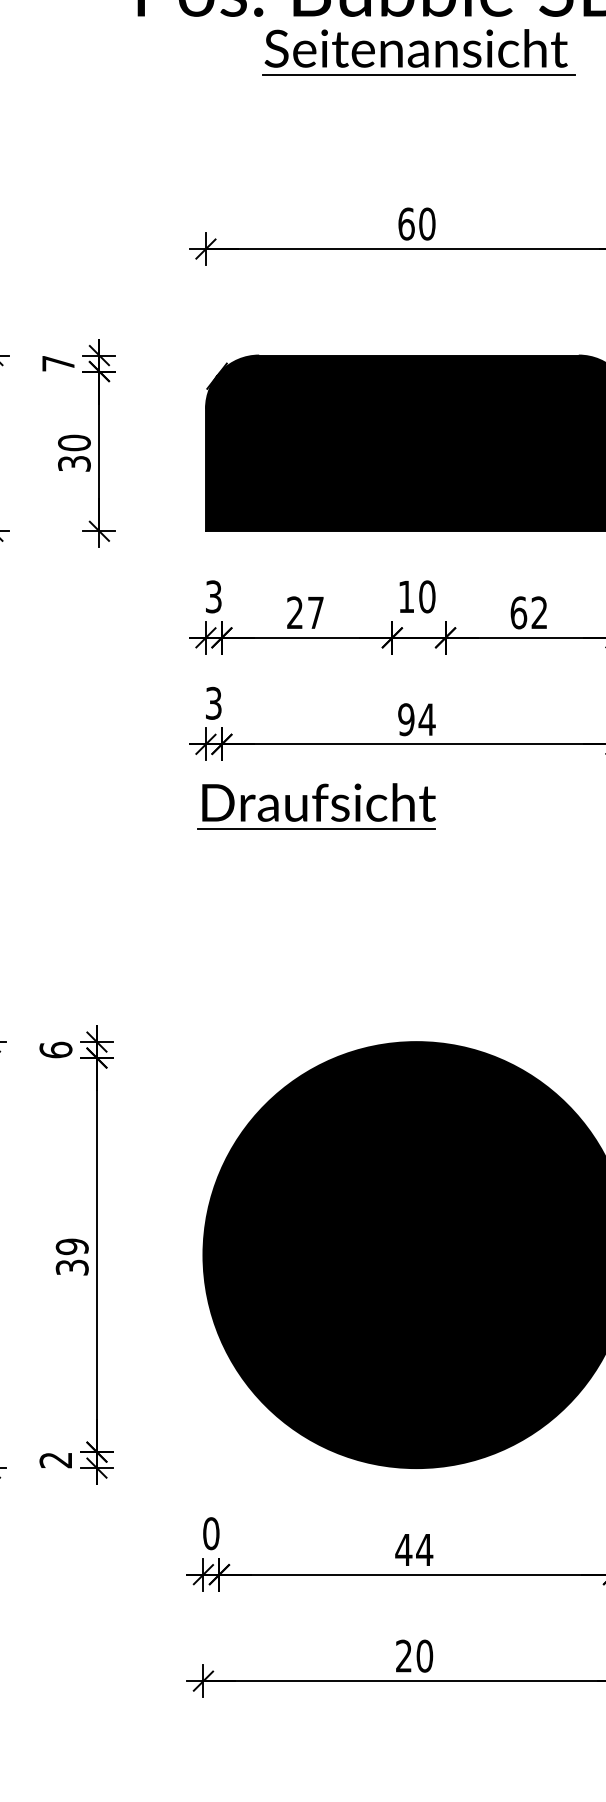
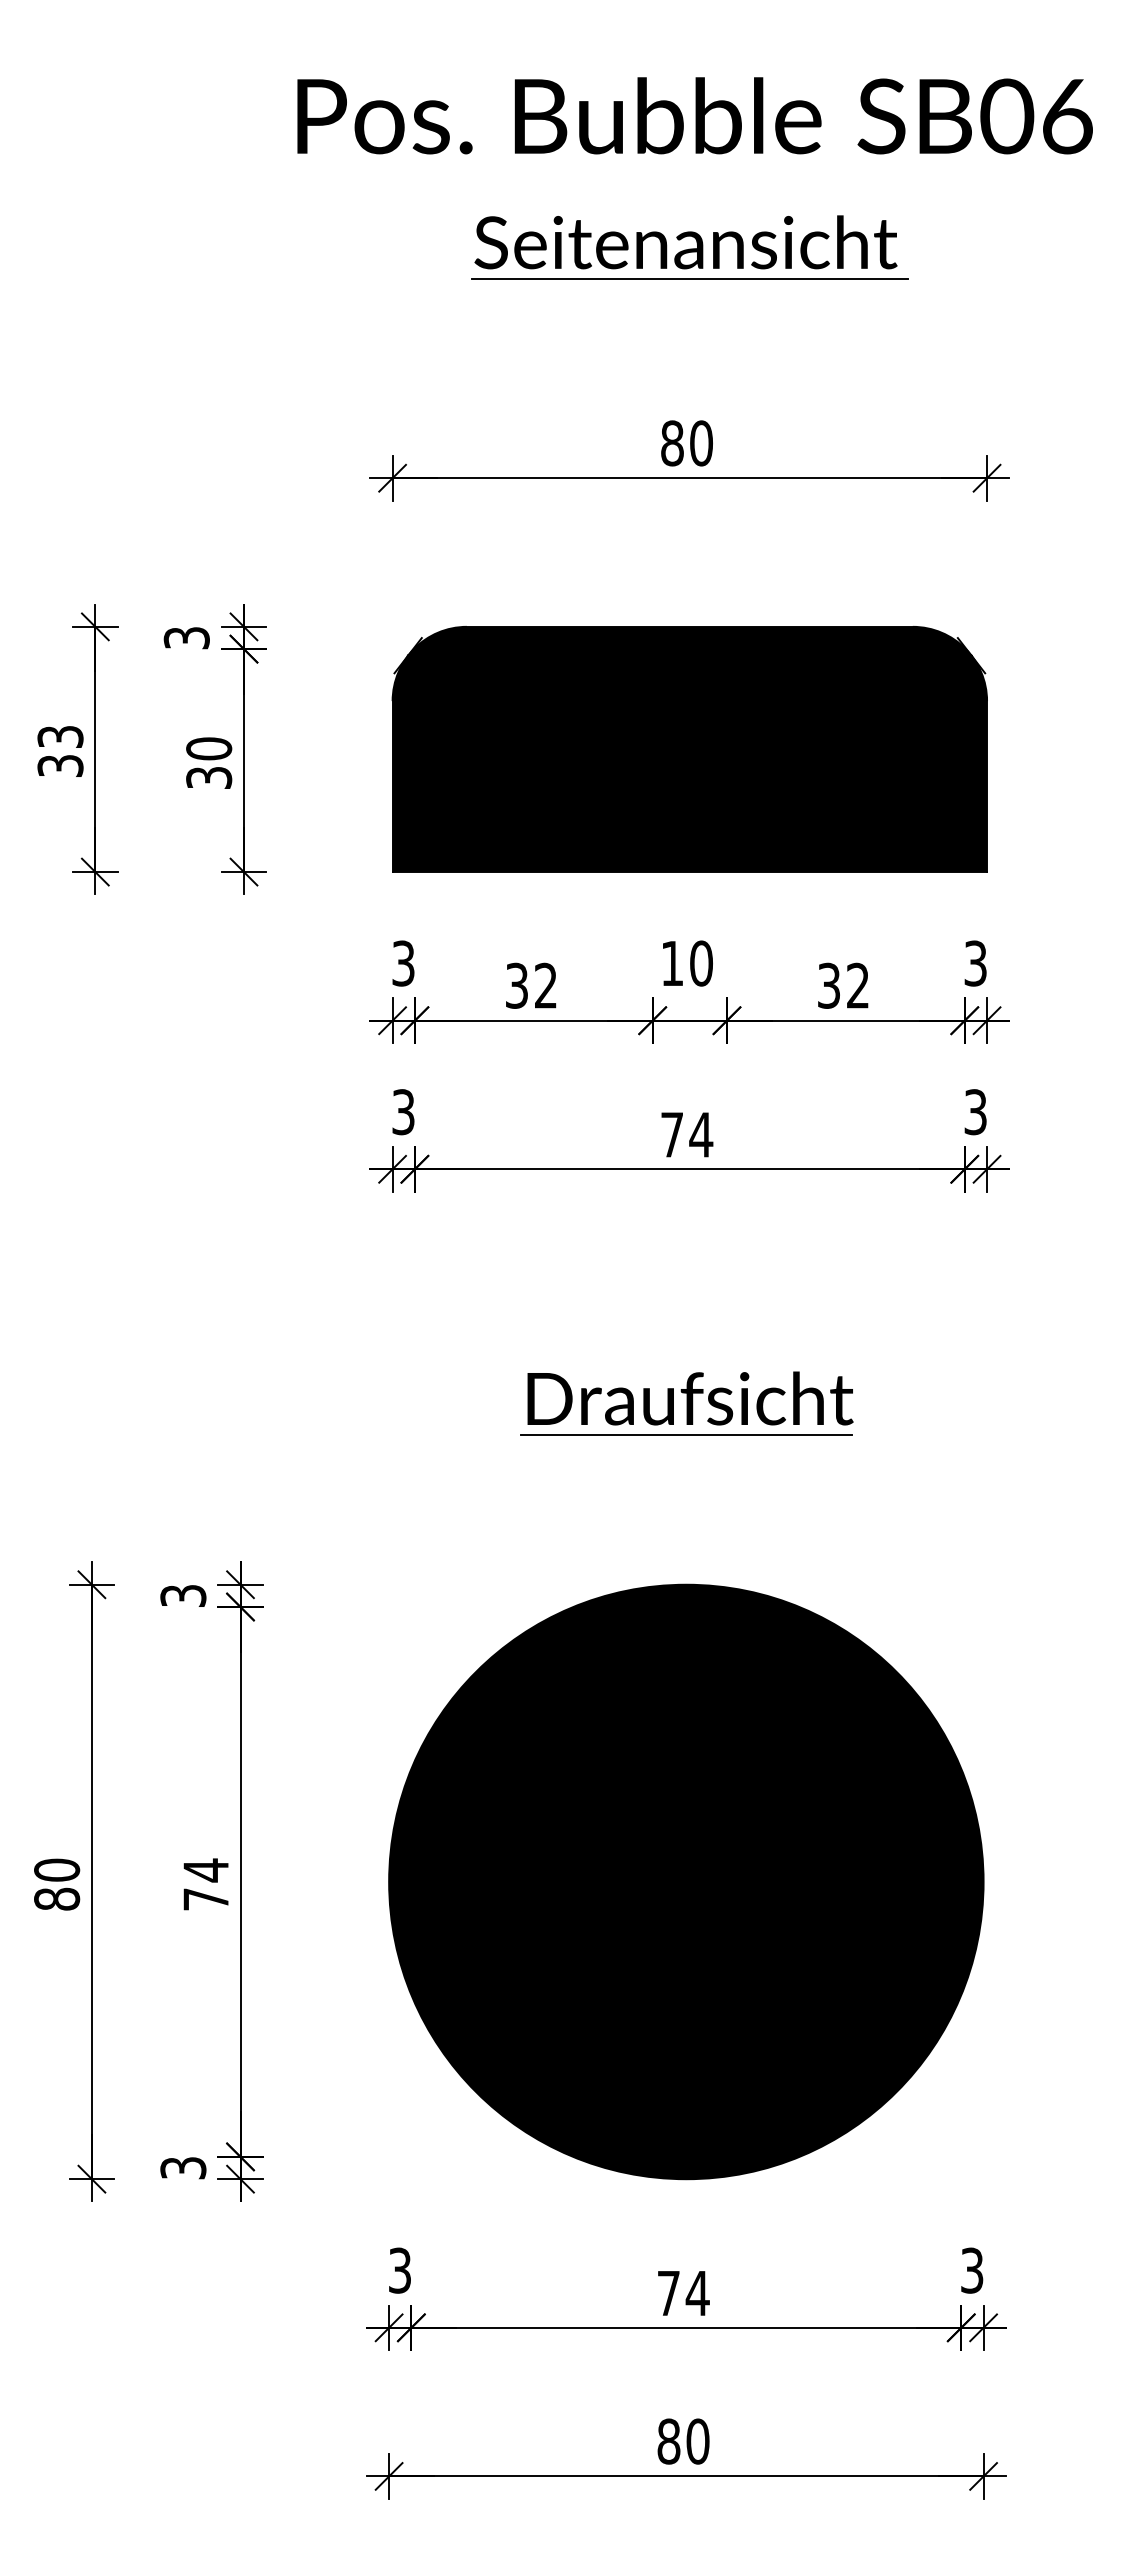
part: (418, 52) -> (689, 247), moved
text: (406, 224) -> (672, 443), 60 -> 80
text: (58, 363) -> (186, 638), 7 -> 3
text: (305, 612) -> (531, 985), 27 -> 32
text: (518, 612) -> (828, 985), 62 -> 32
text: (405, 719) -> (671, 1134), 94 -> 74
part: (316, 806) -> (686, 1403), moved
text: (56, 1049) -> (183, 1595), 6 -> 3
text: (72, 1256) -> (206, 1884), 39 -> 74
text: (56, 1460) -> (183, 2168), 2 -> 3
text: (210, 1533) -> (399, 2270), 0 -> 3
text: (403, 1550) -> (668, 2293), 44 -> 74
text: (403, 1656) -> (668, 2441), 20 -> 80

